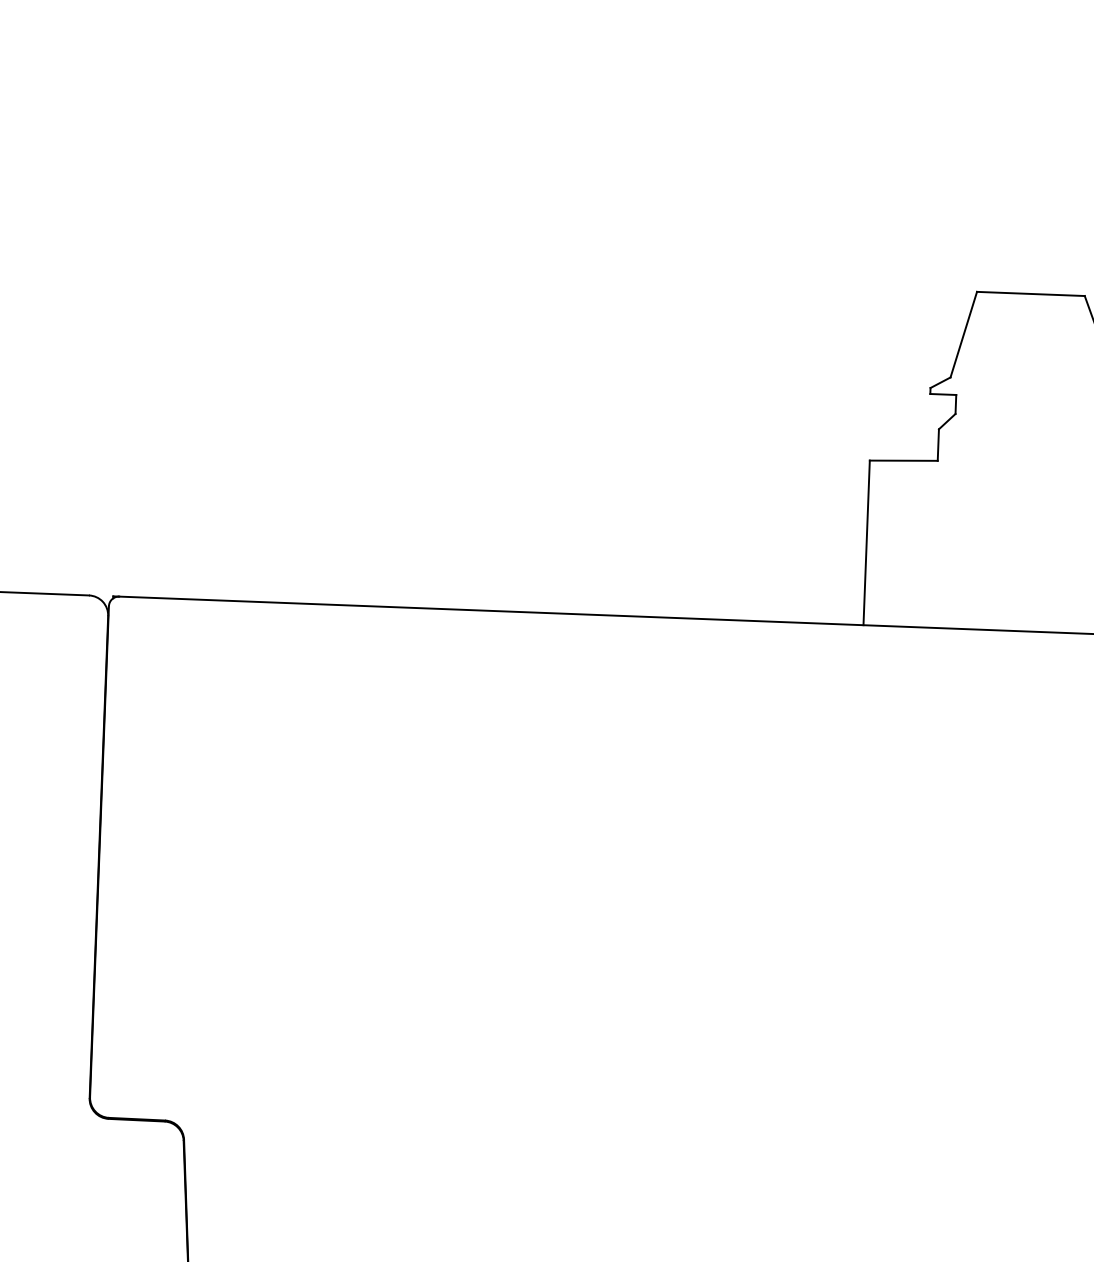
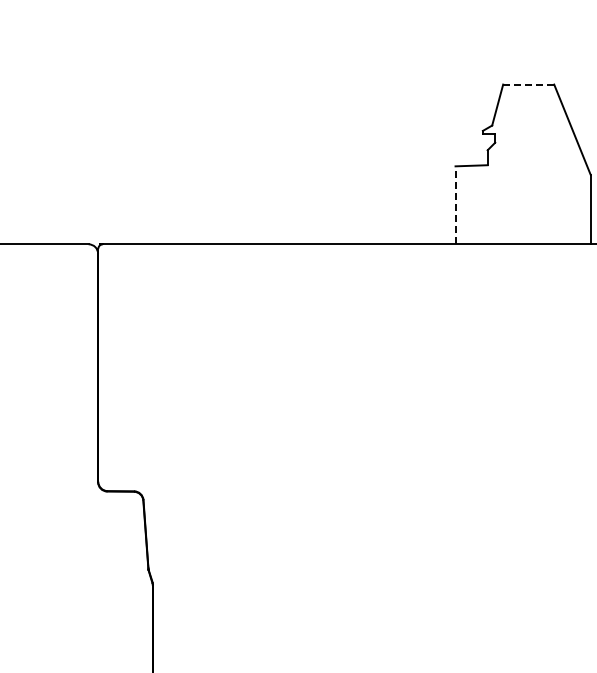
line: (1030, 293) -> (528, 84), solid -> dashed
line: (866, 543) -> (455, 205), solid -> dashed

